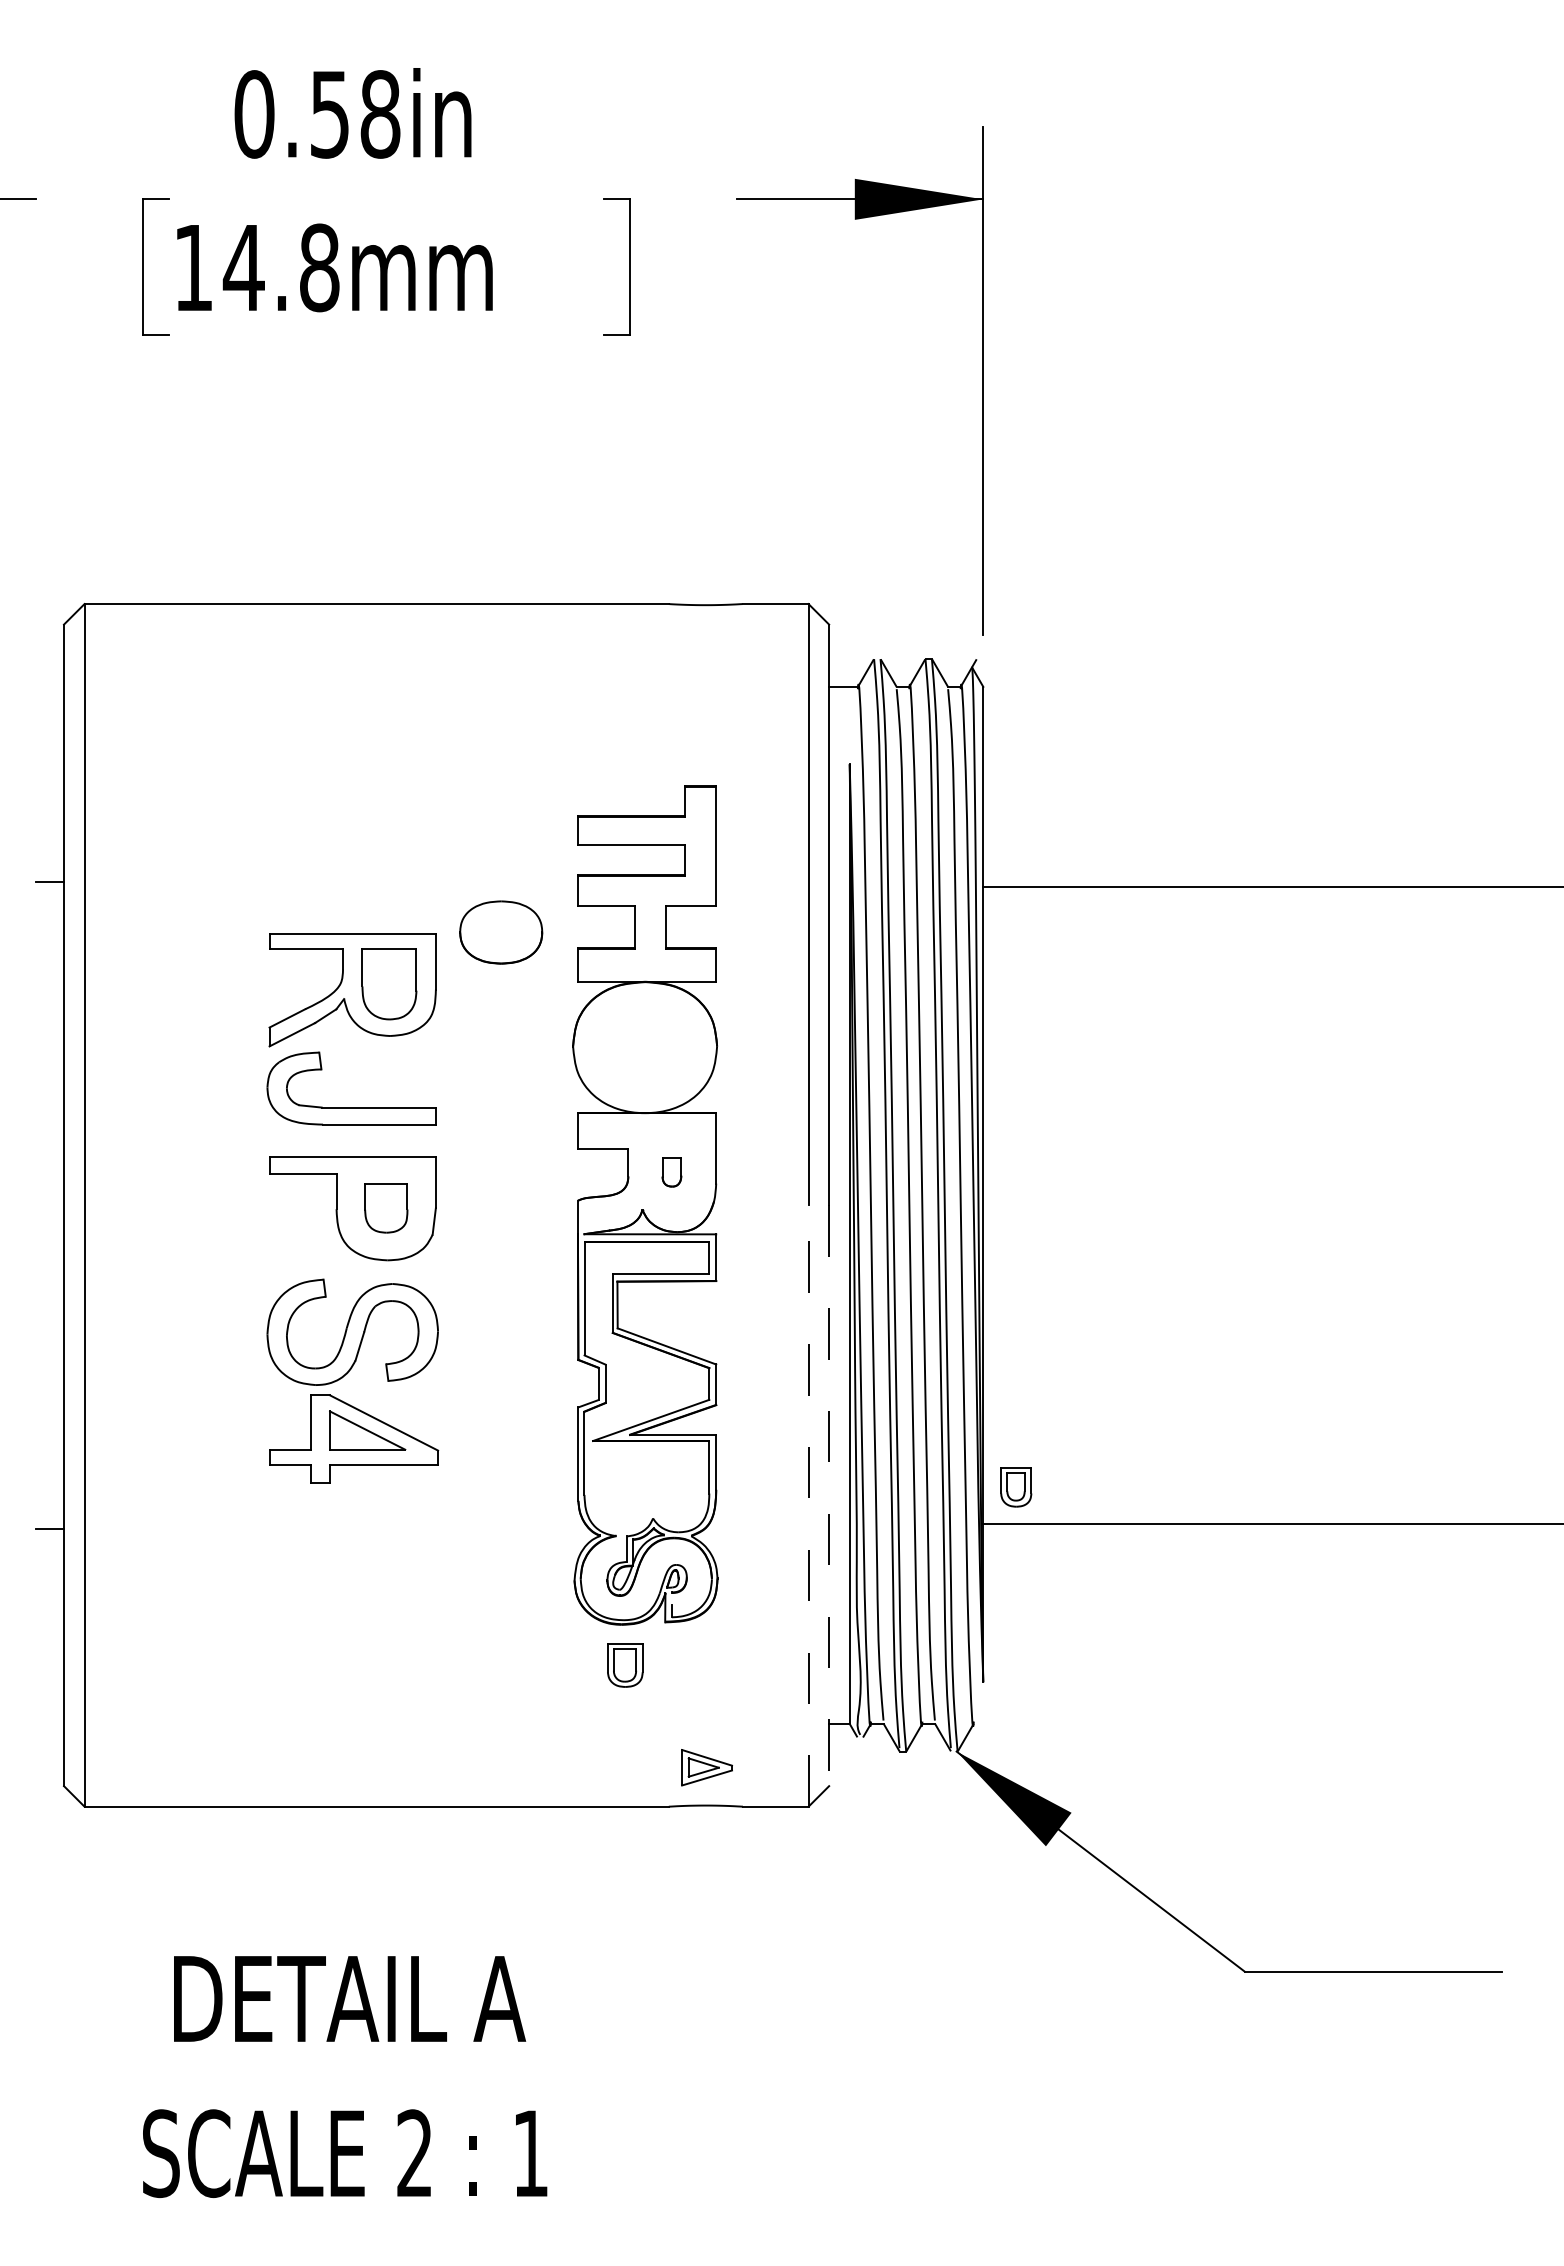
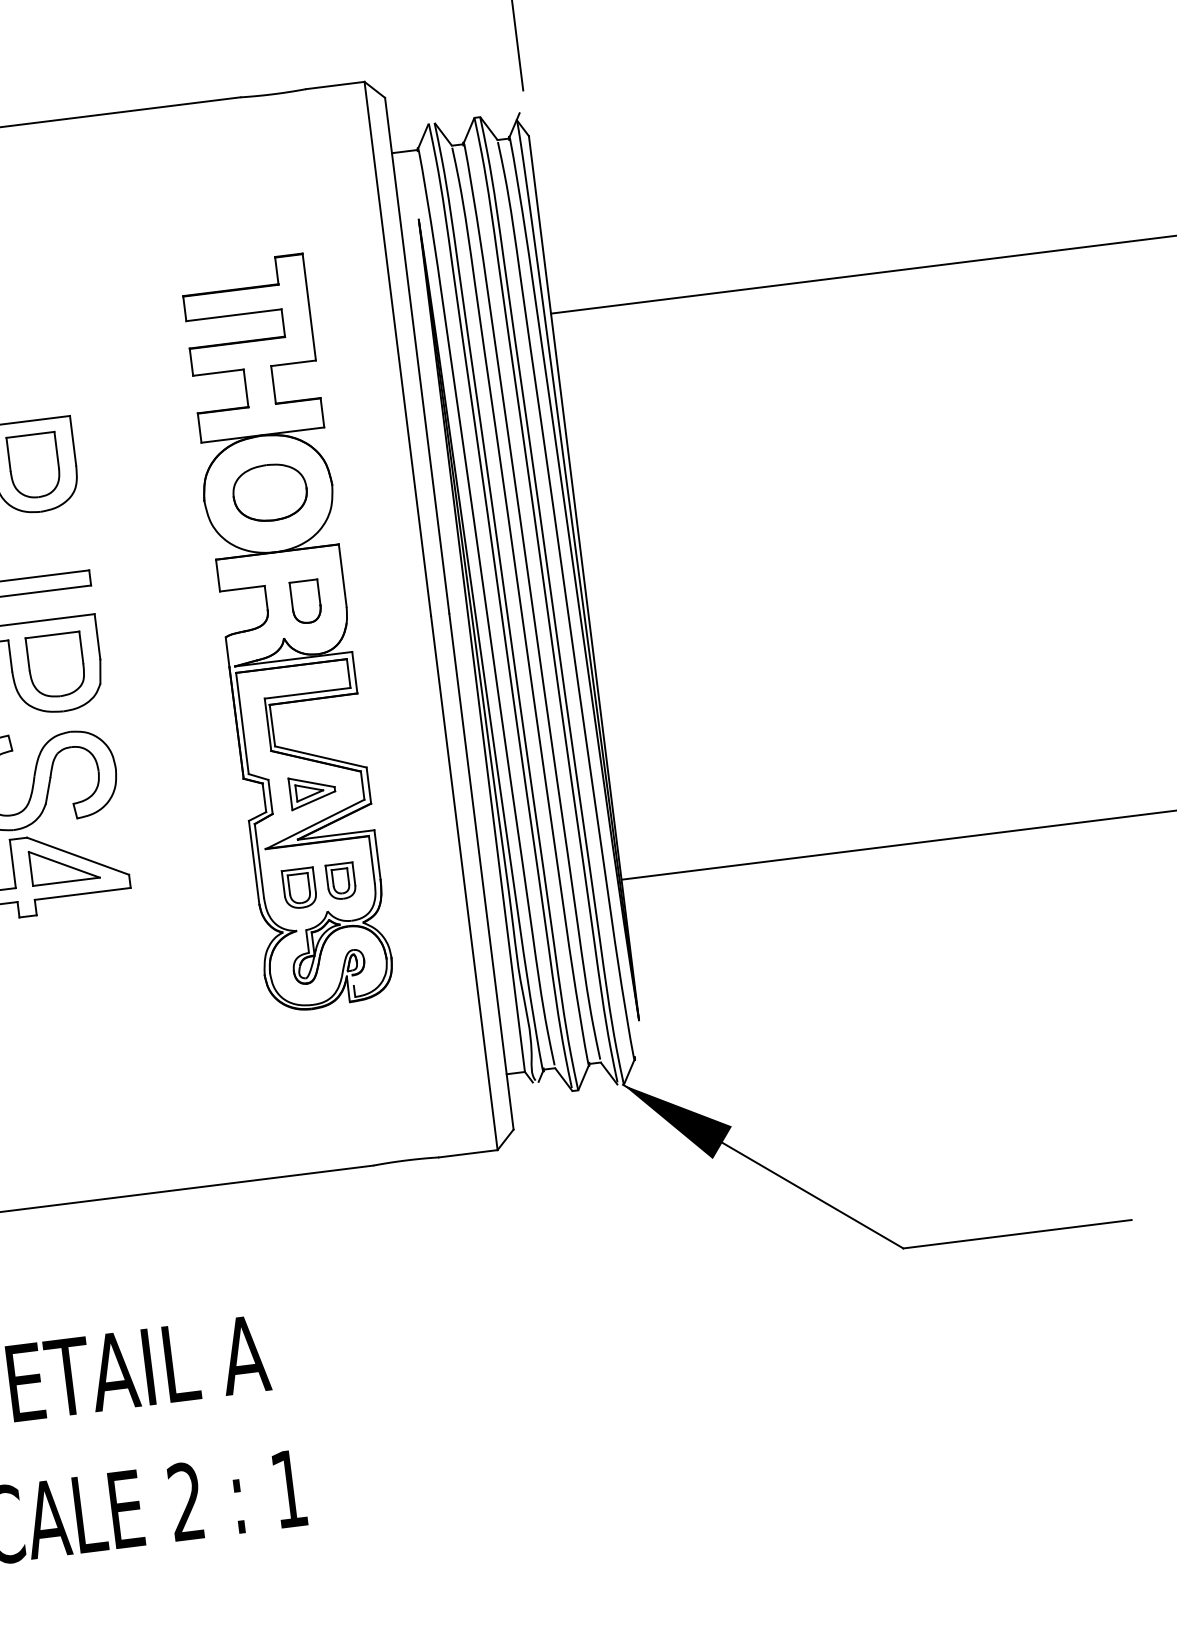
part: (501, 932) -> (270, 492), moved
part: (671, 1172) -> (305, 601), size x1.67
part: (386, 1208) -> (56, 665), size x1.43
part: (1016, 1487) -> (341, 881), moved
line: (829, 1496) -> (481, 872), dashed -> solid
line: (808, 1506) -> (464, 883), dashed -> solid
part: (625, 1665) -> (299, 888), moved
part: (706, 1767) -> (312, 791), moved

